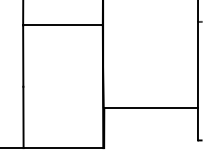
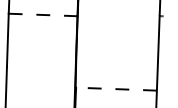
line: (63, 25) -> (43, 15), solid -> dashed
line: (150, 108) -> (115, 89), solid -> dashed

